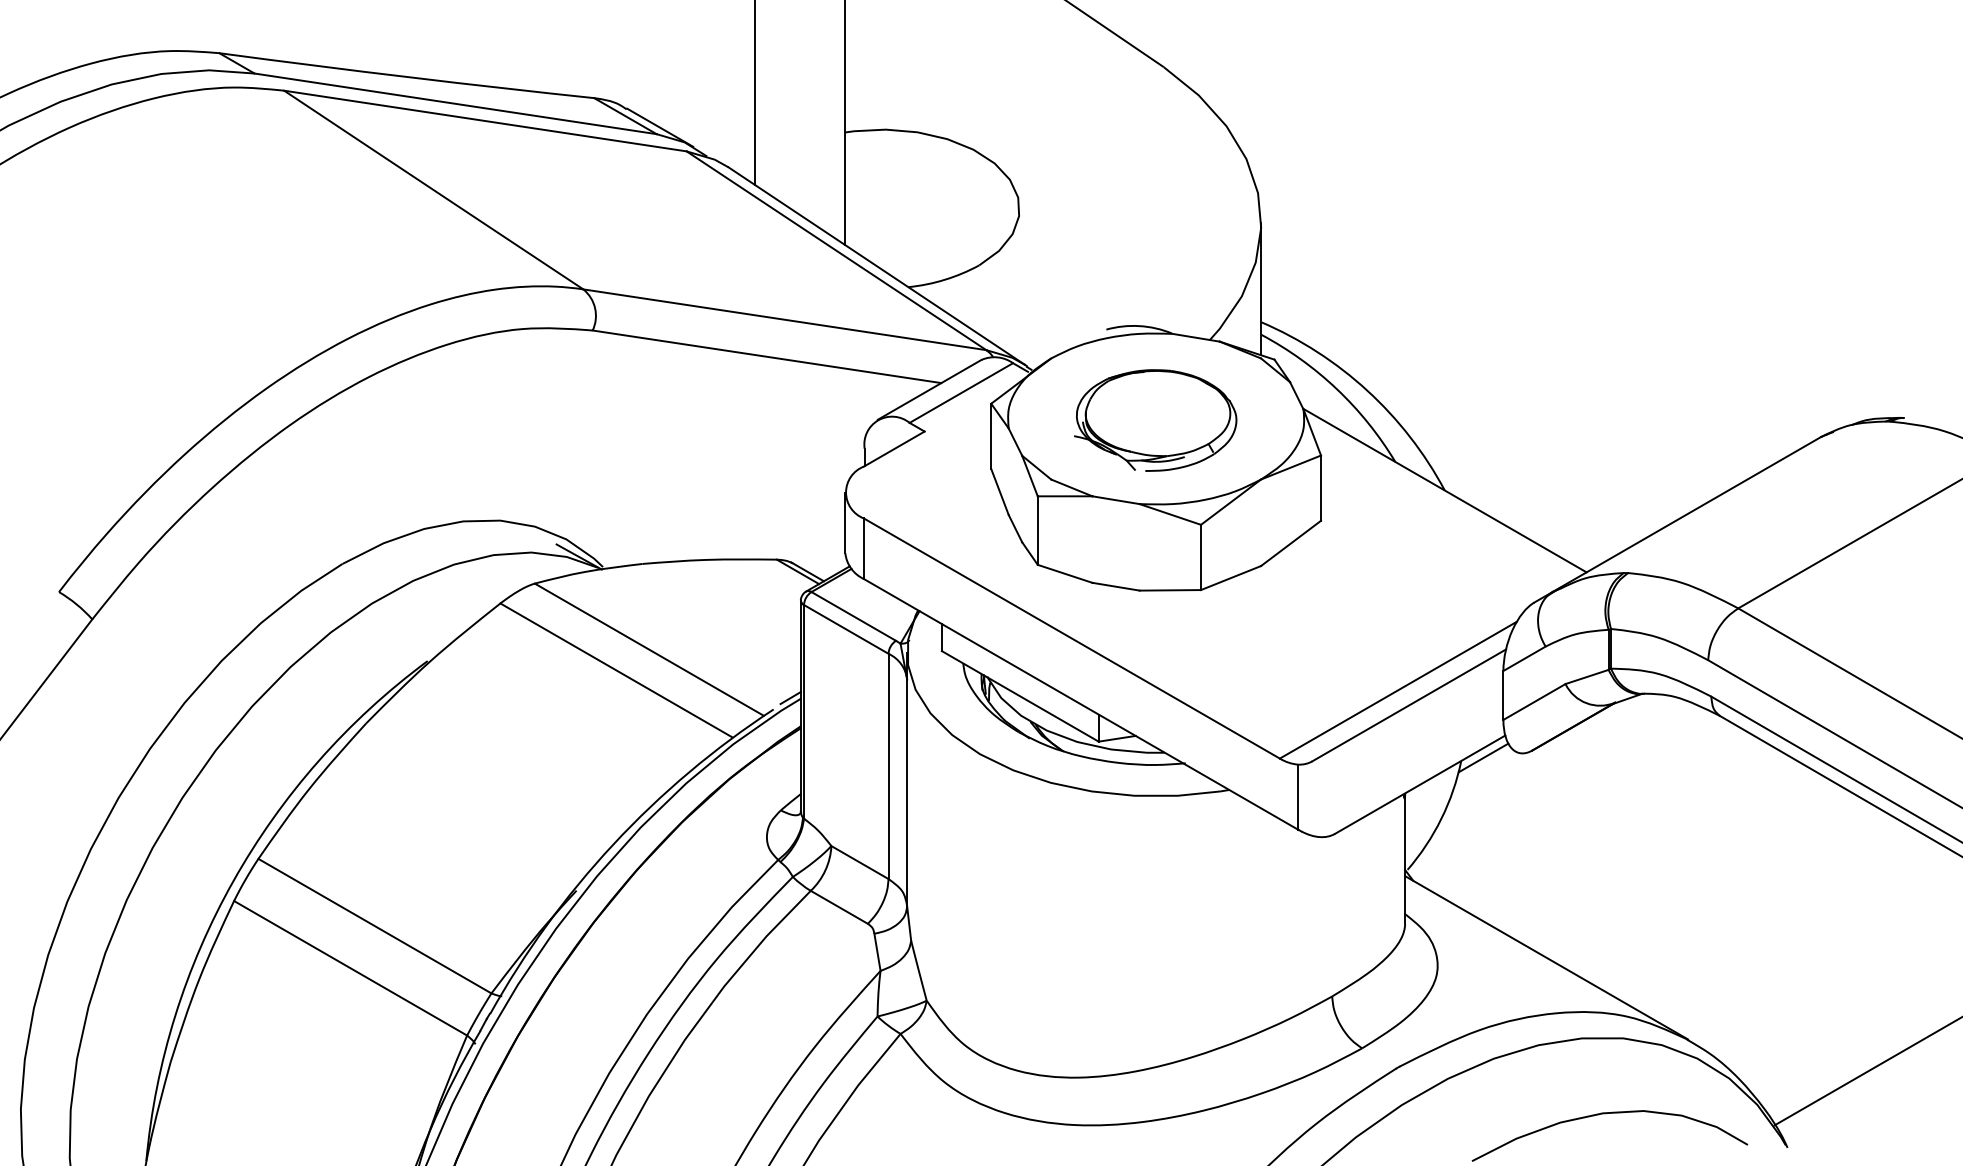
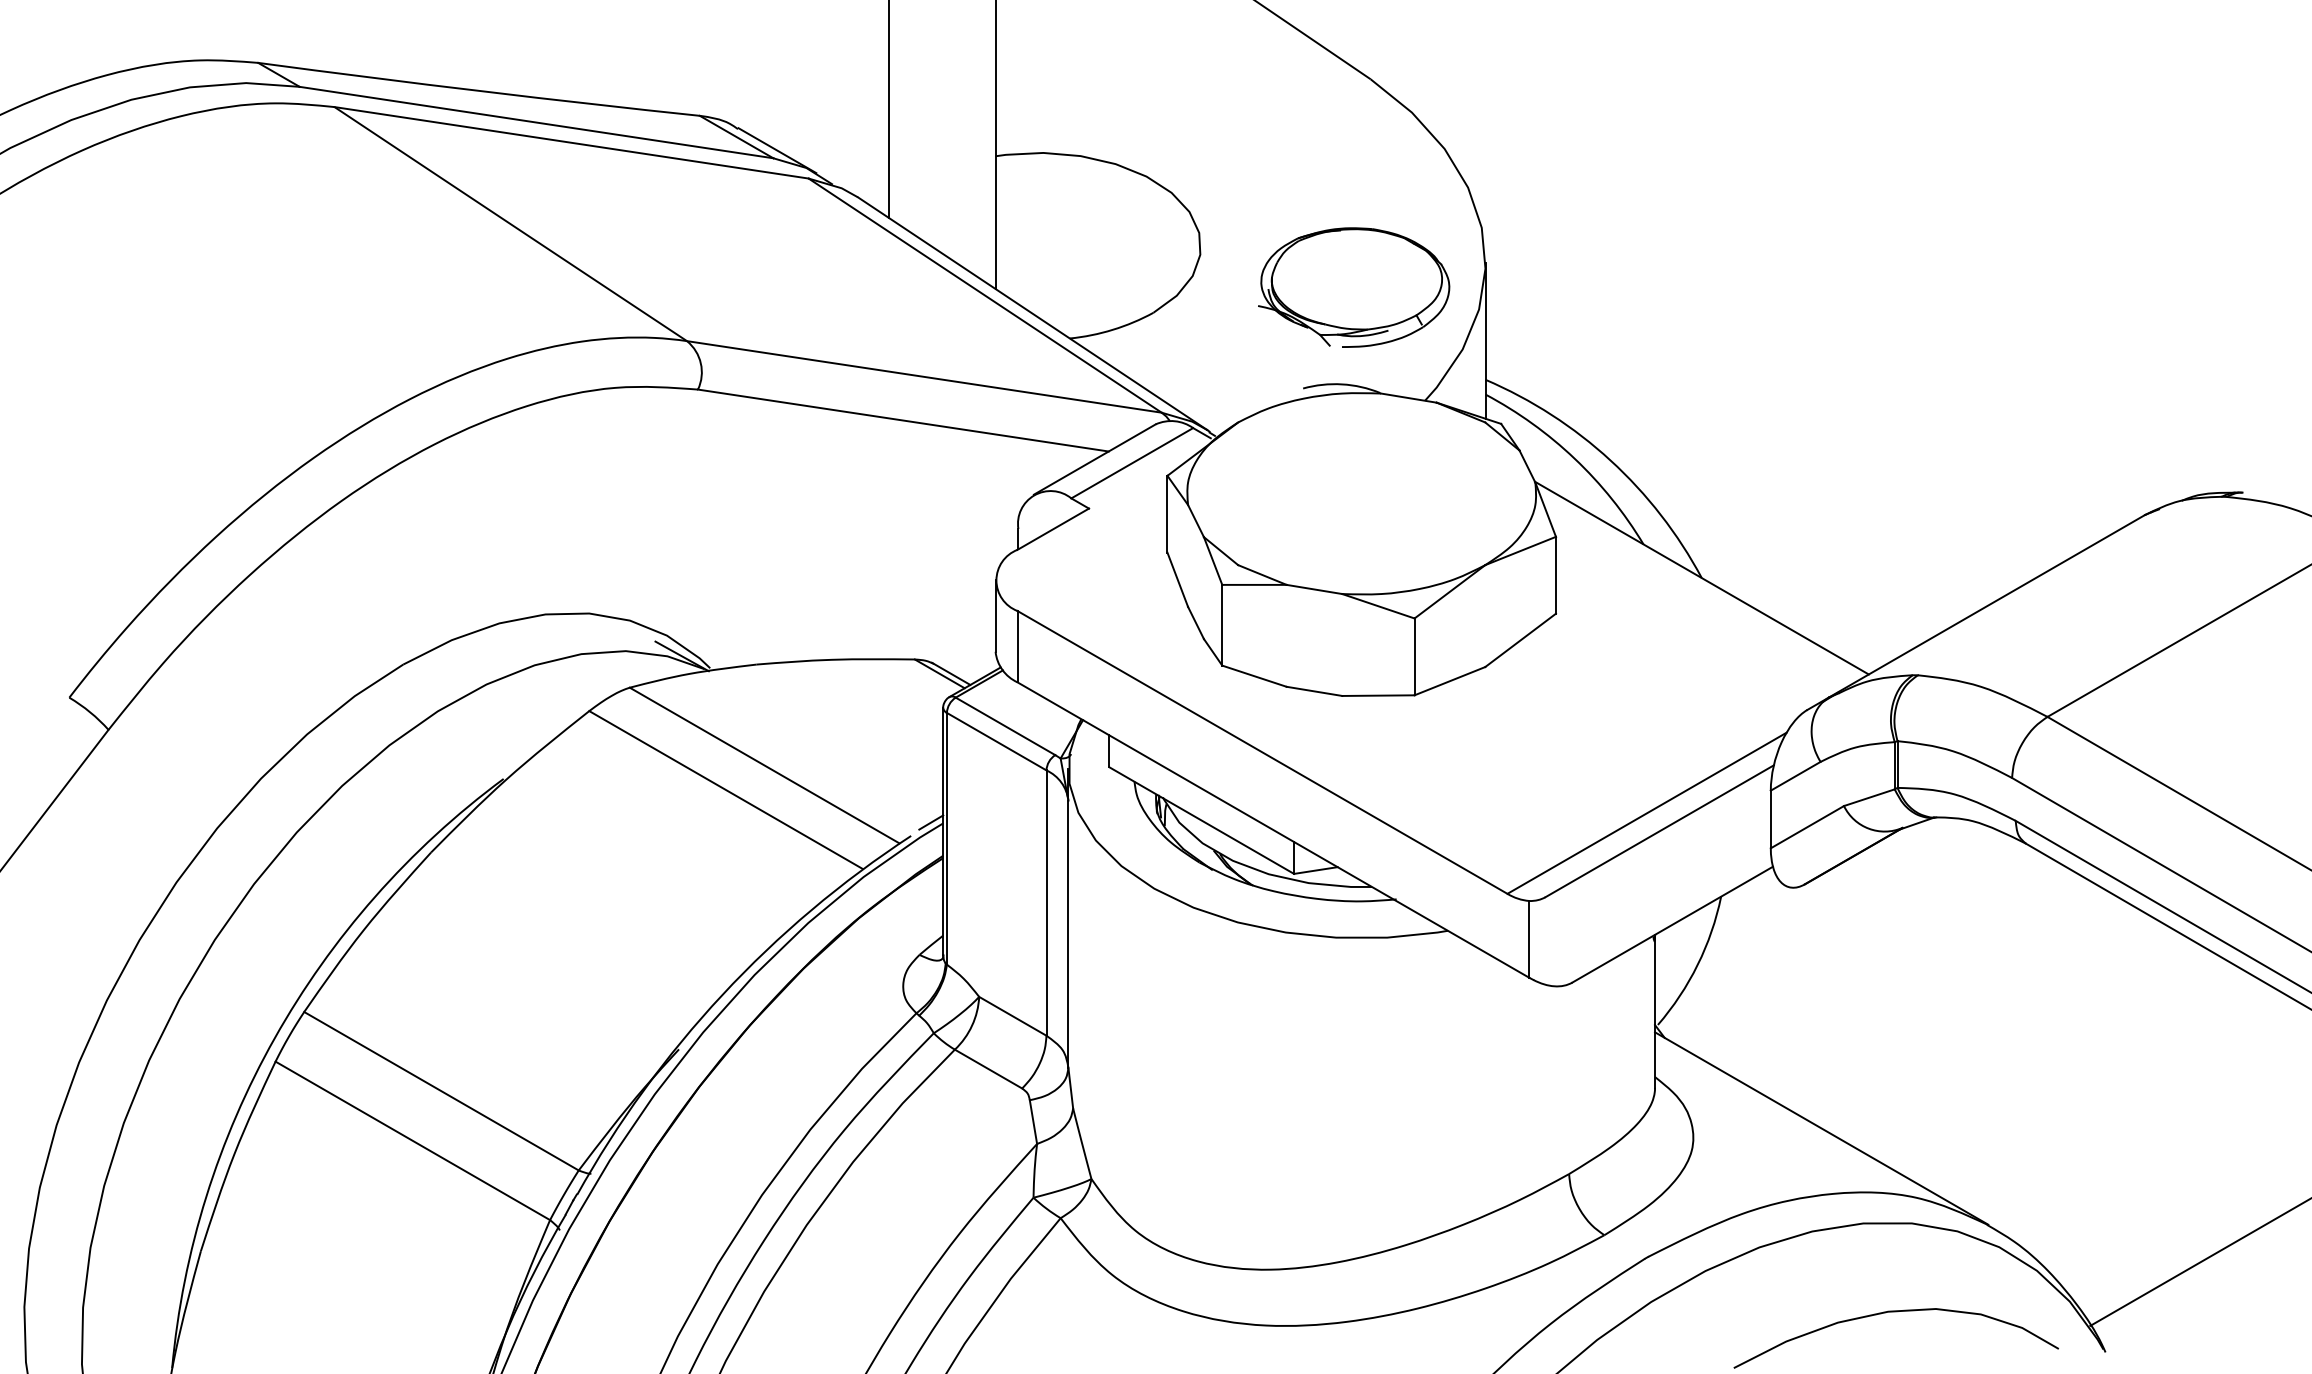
part: (1155, 420) -> (1354, 287), moved
line: (1483, 757) -> (1747, 892), removed

